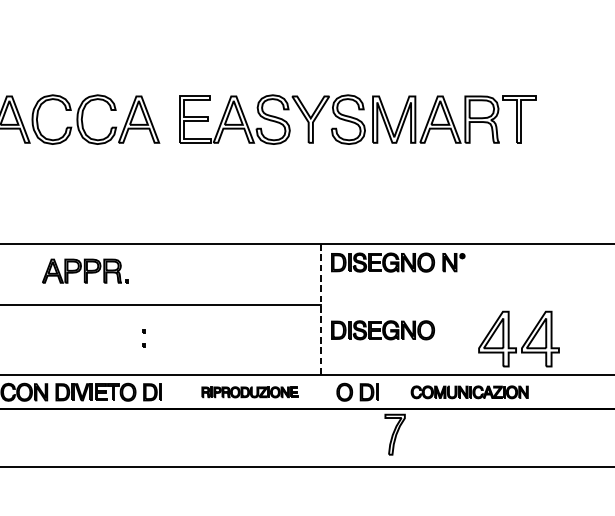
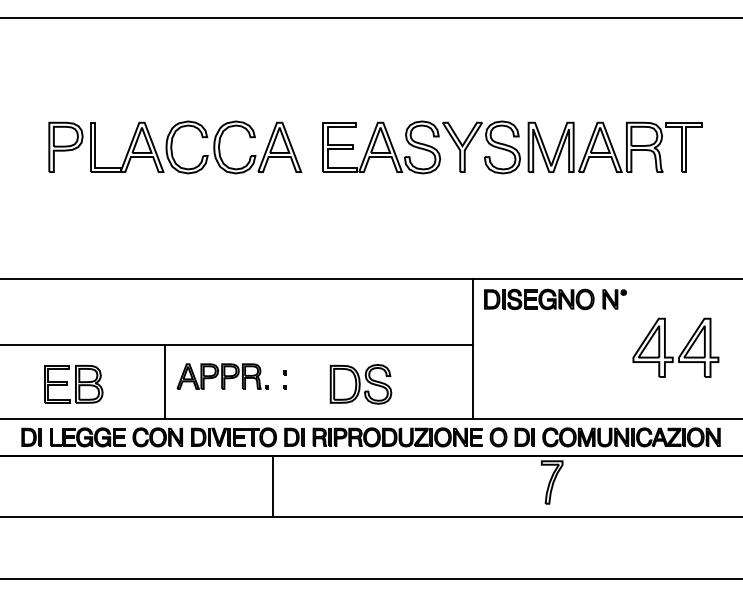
part: (85, 271) -> (222, 376), moved
line: (321, 309) -> (473, 349), dashed -> solid
part: (383, 330) -> (539, 371), removed
line: (31, 339) -> (165, 381), added
part: (214, 342) -> (360, 384), added
part: (524, 342) -> (681, 351), moved
part: (249, 392) -> (397, 437), size x1.67
part: (469, 392) -> (631, 437), size x1.43
line: (133, 438) -> (273, 486), added

